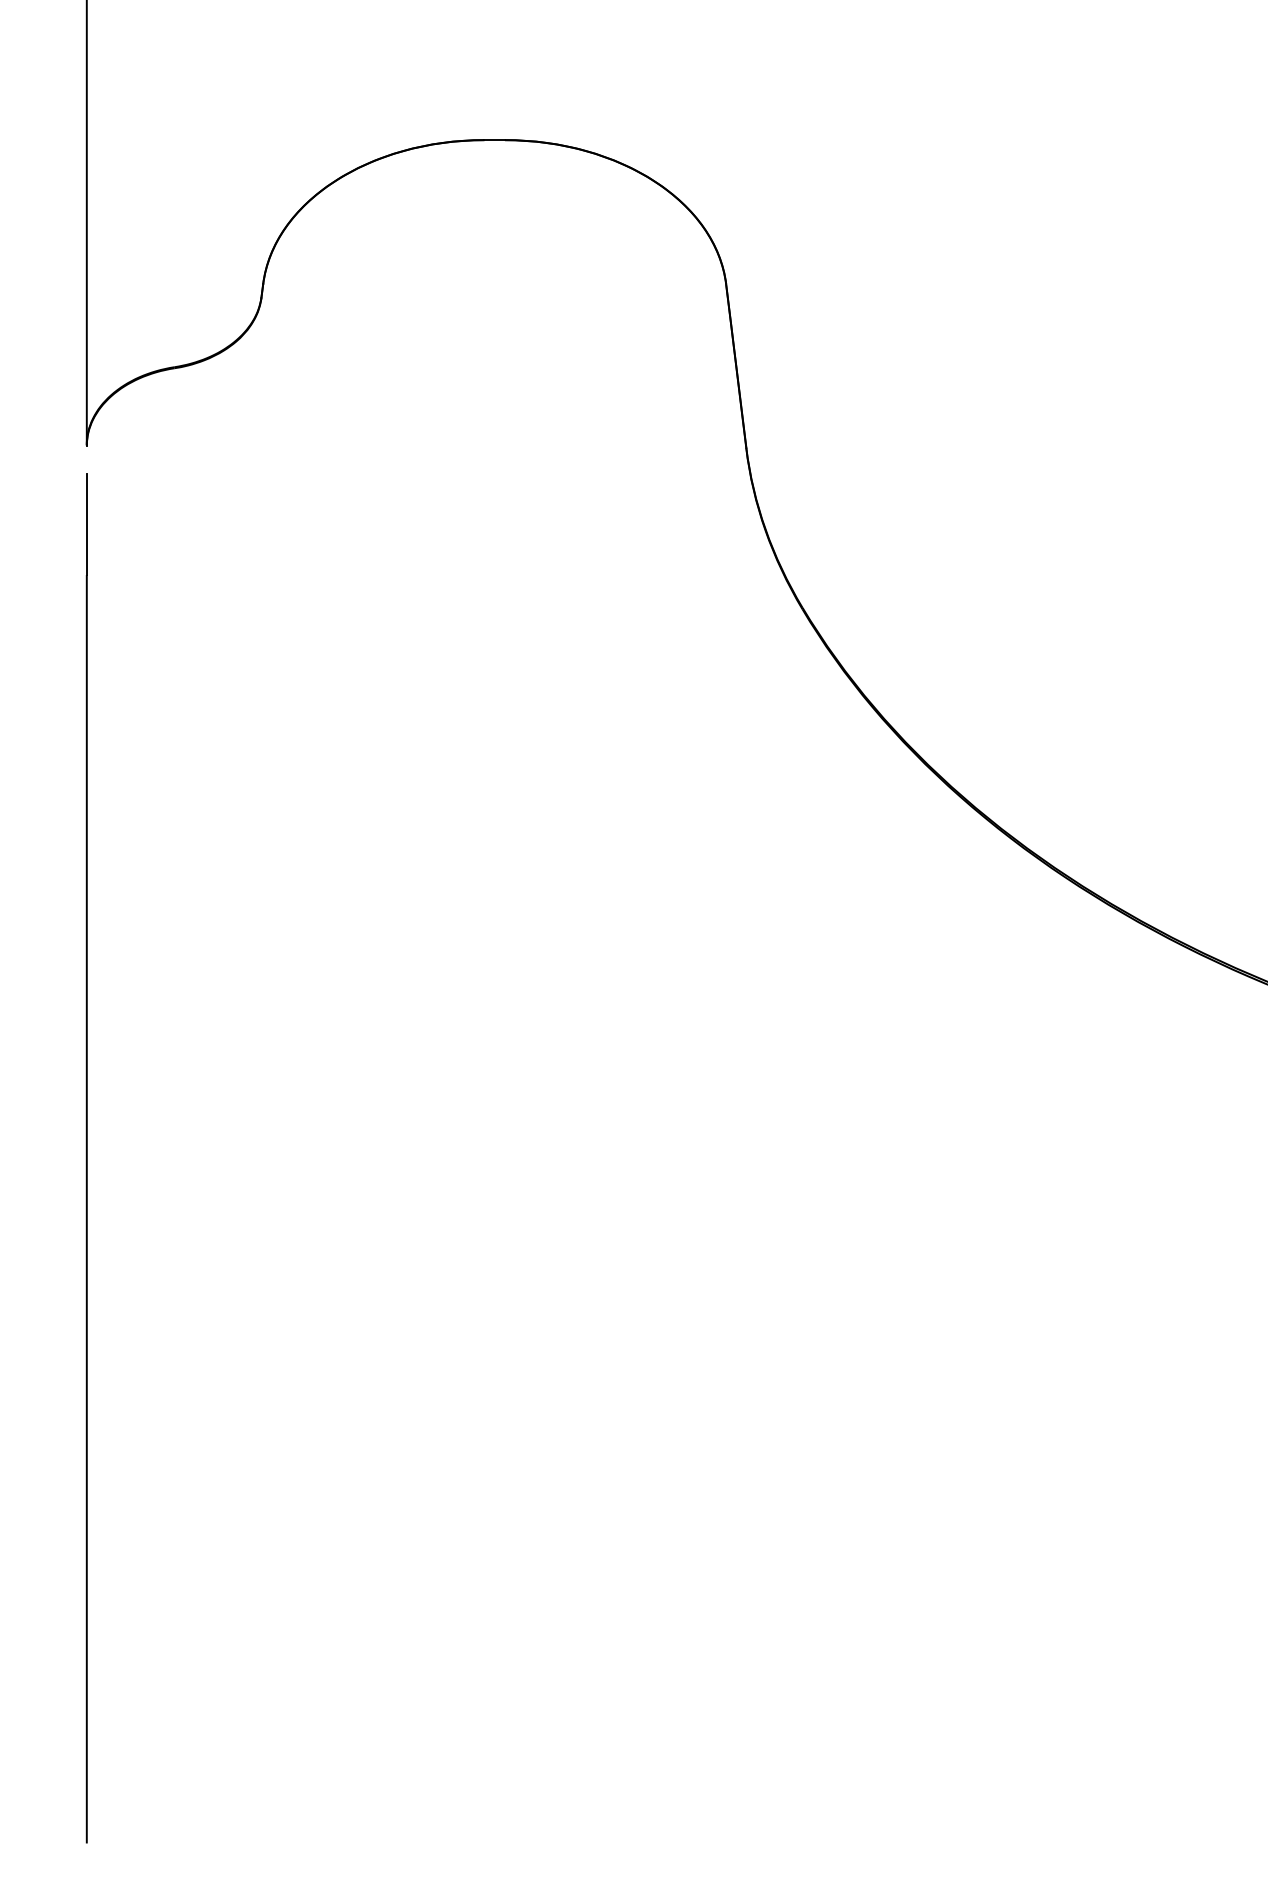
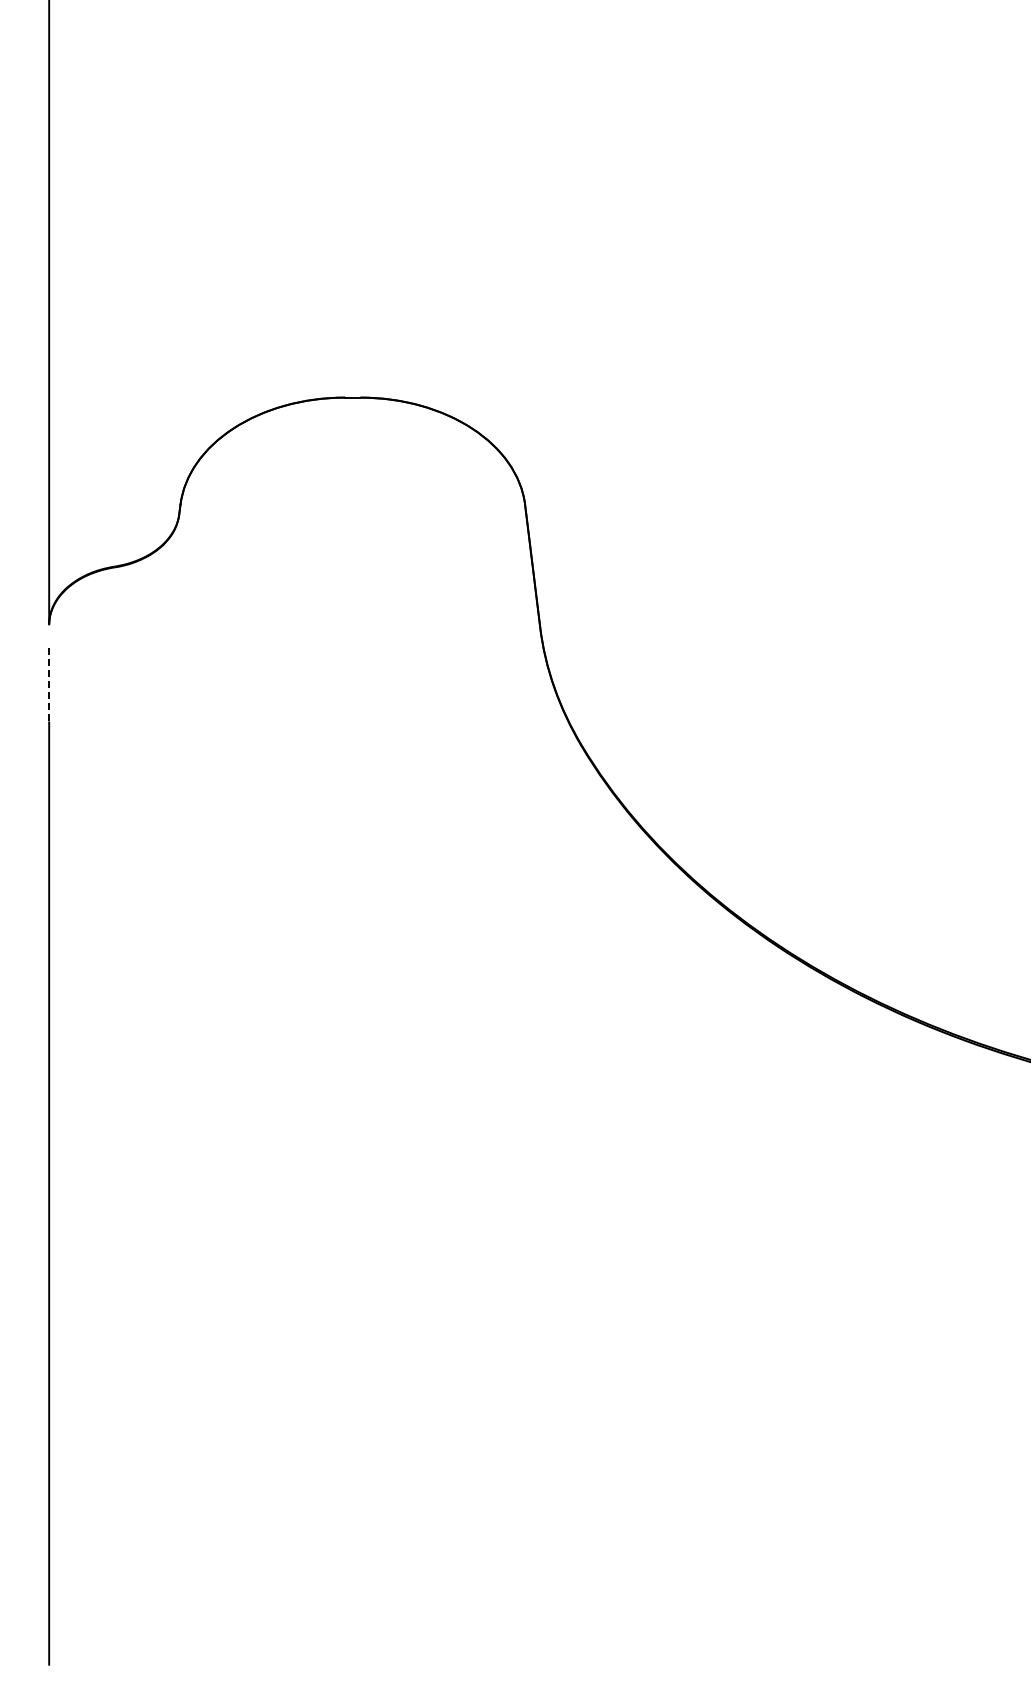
line: (87, 524) -> (49, 683), solid -> dashed

